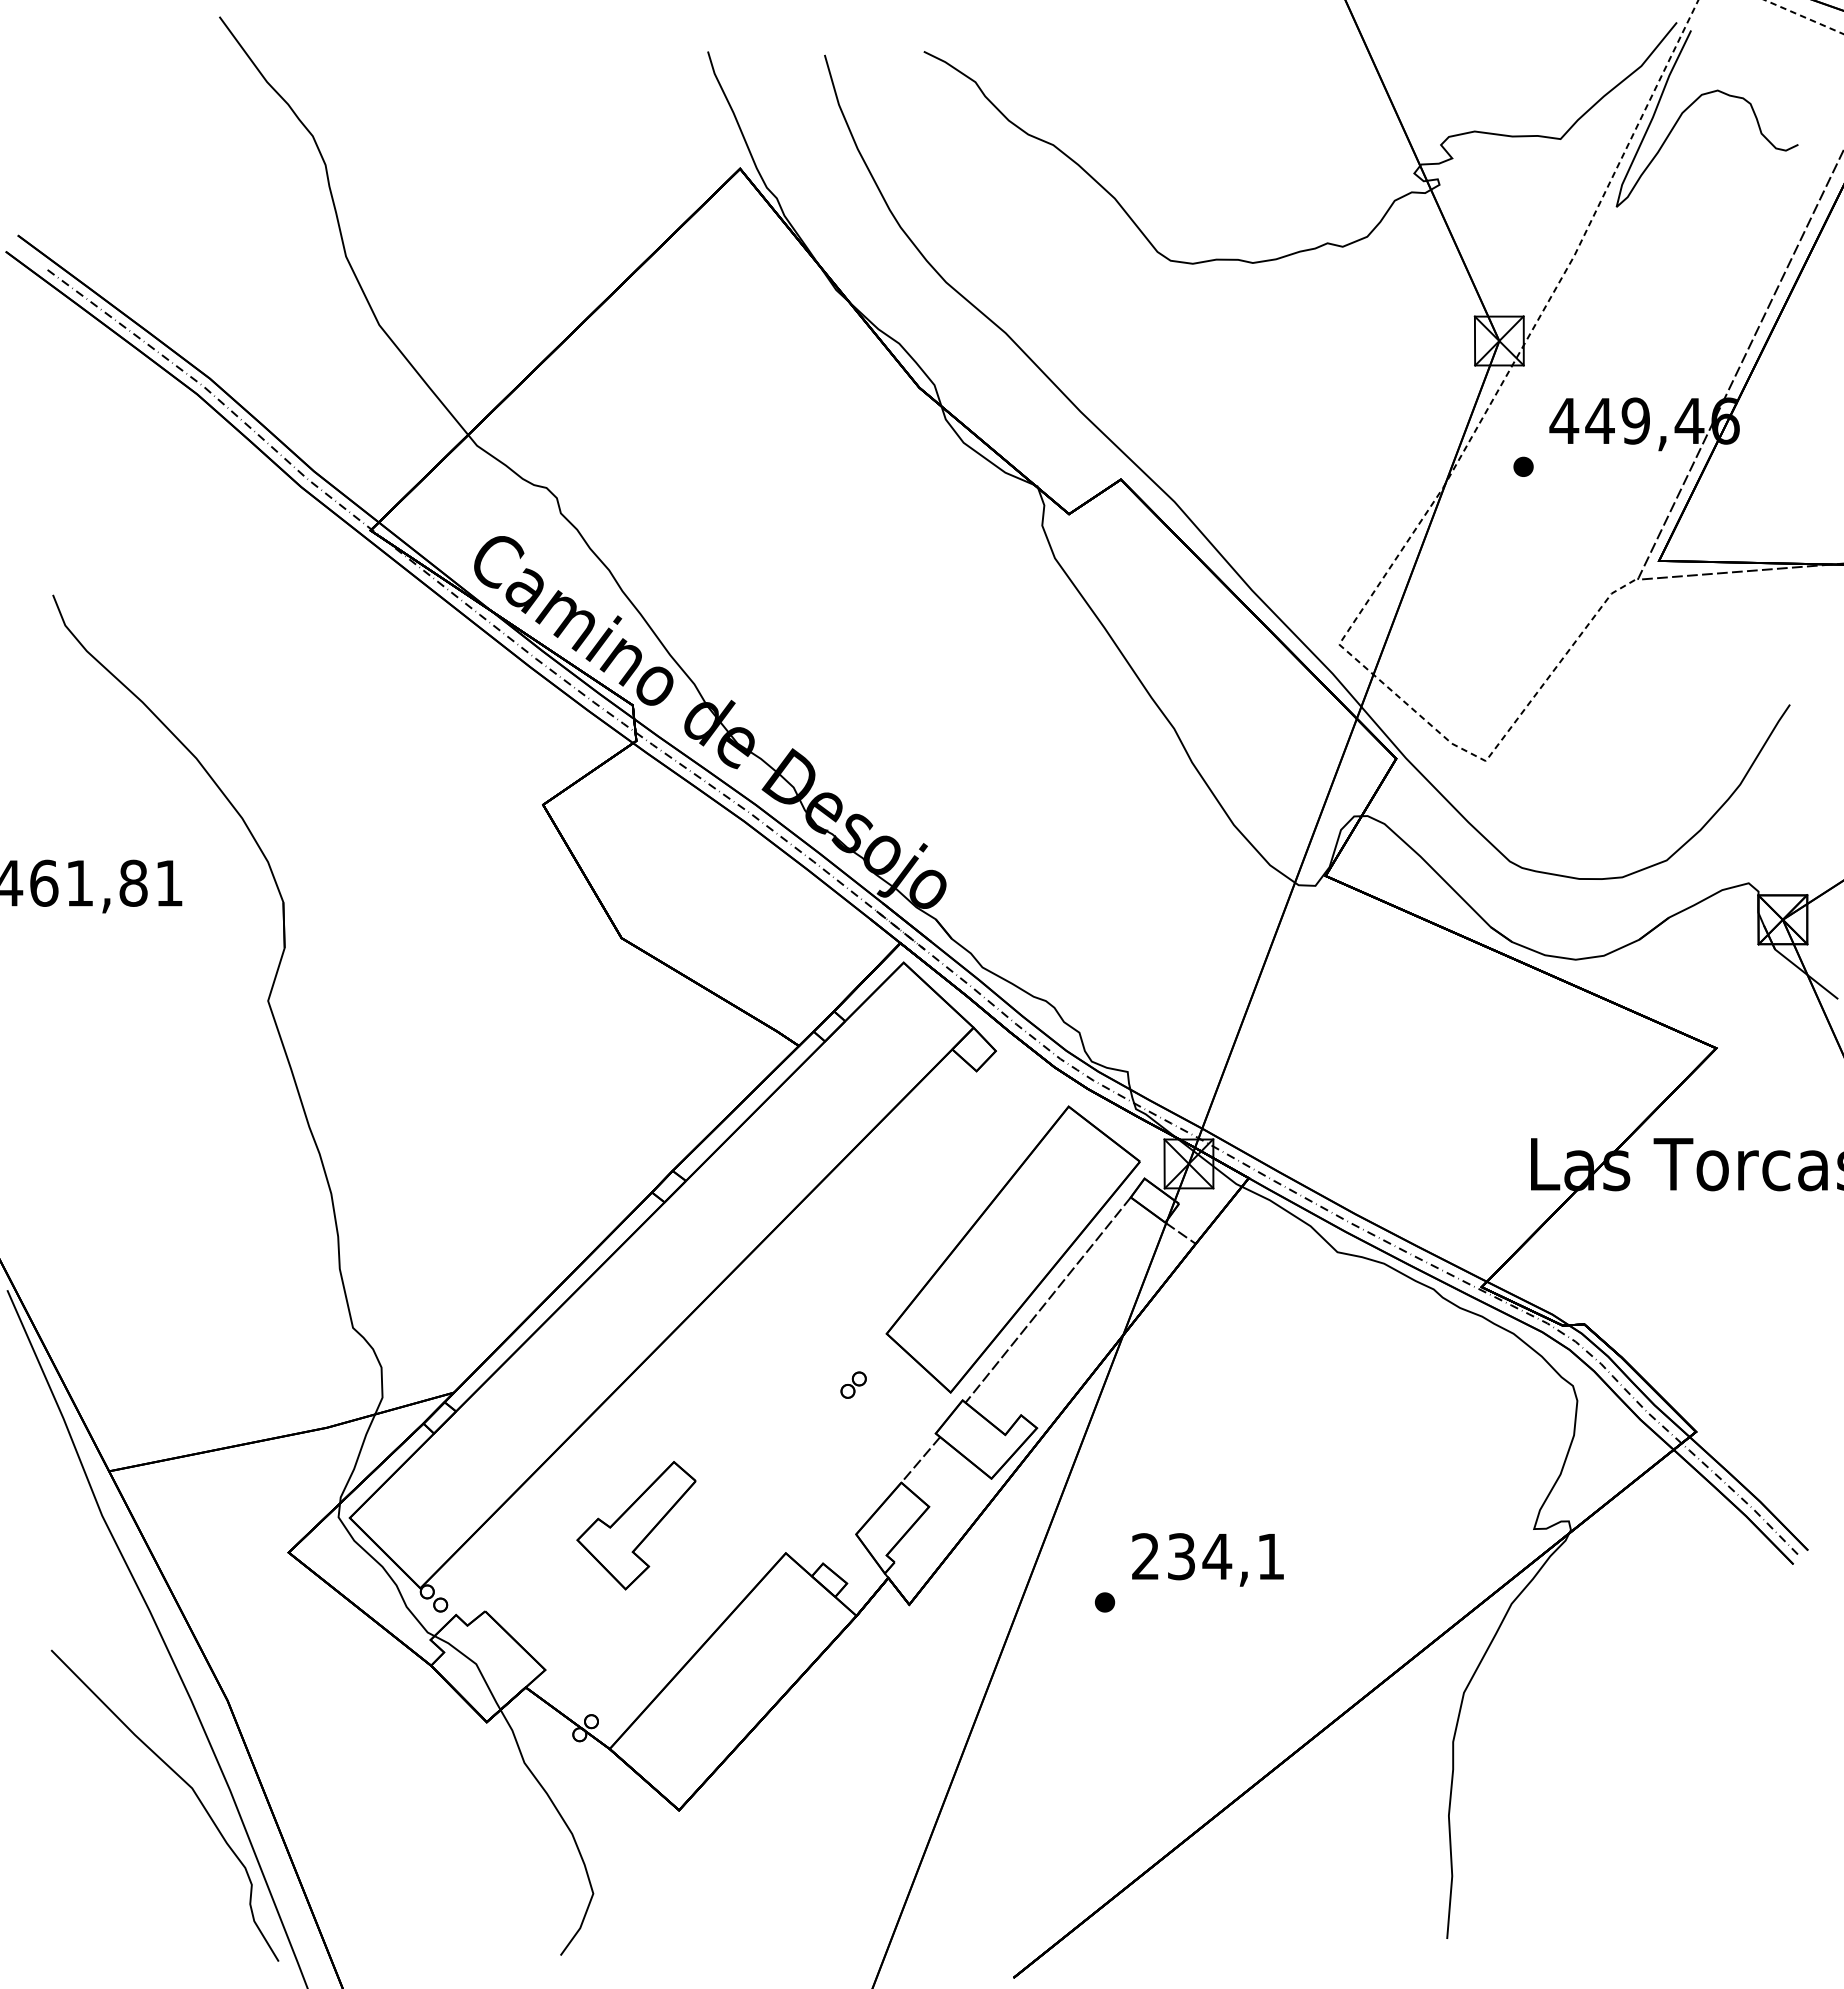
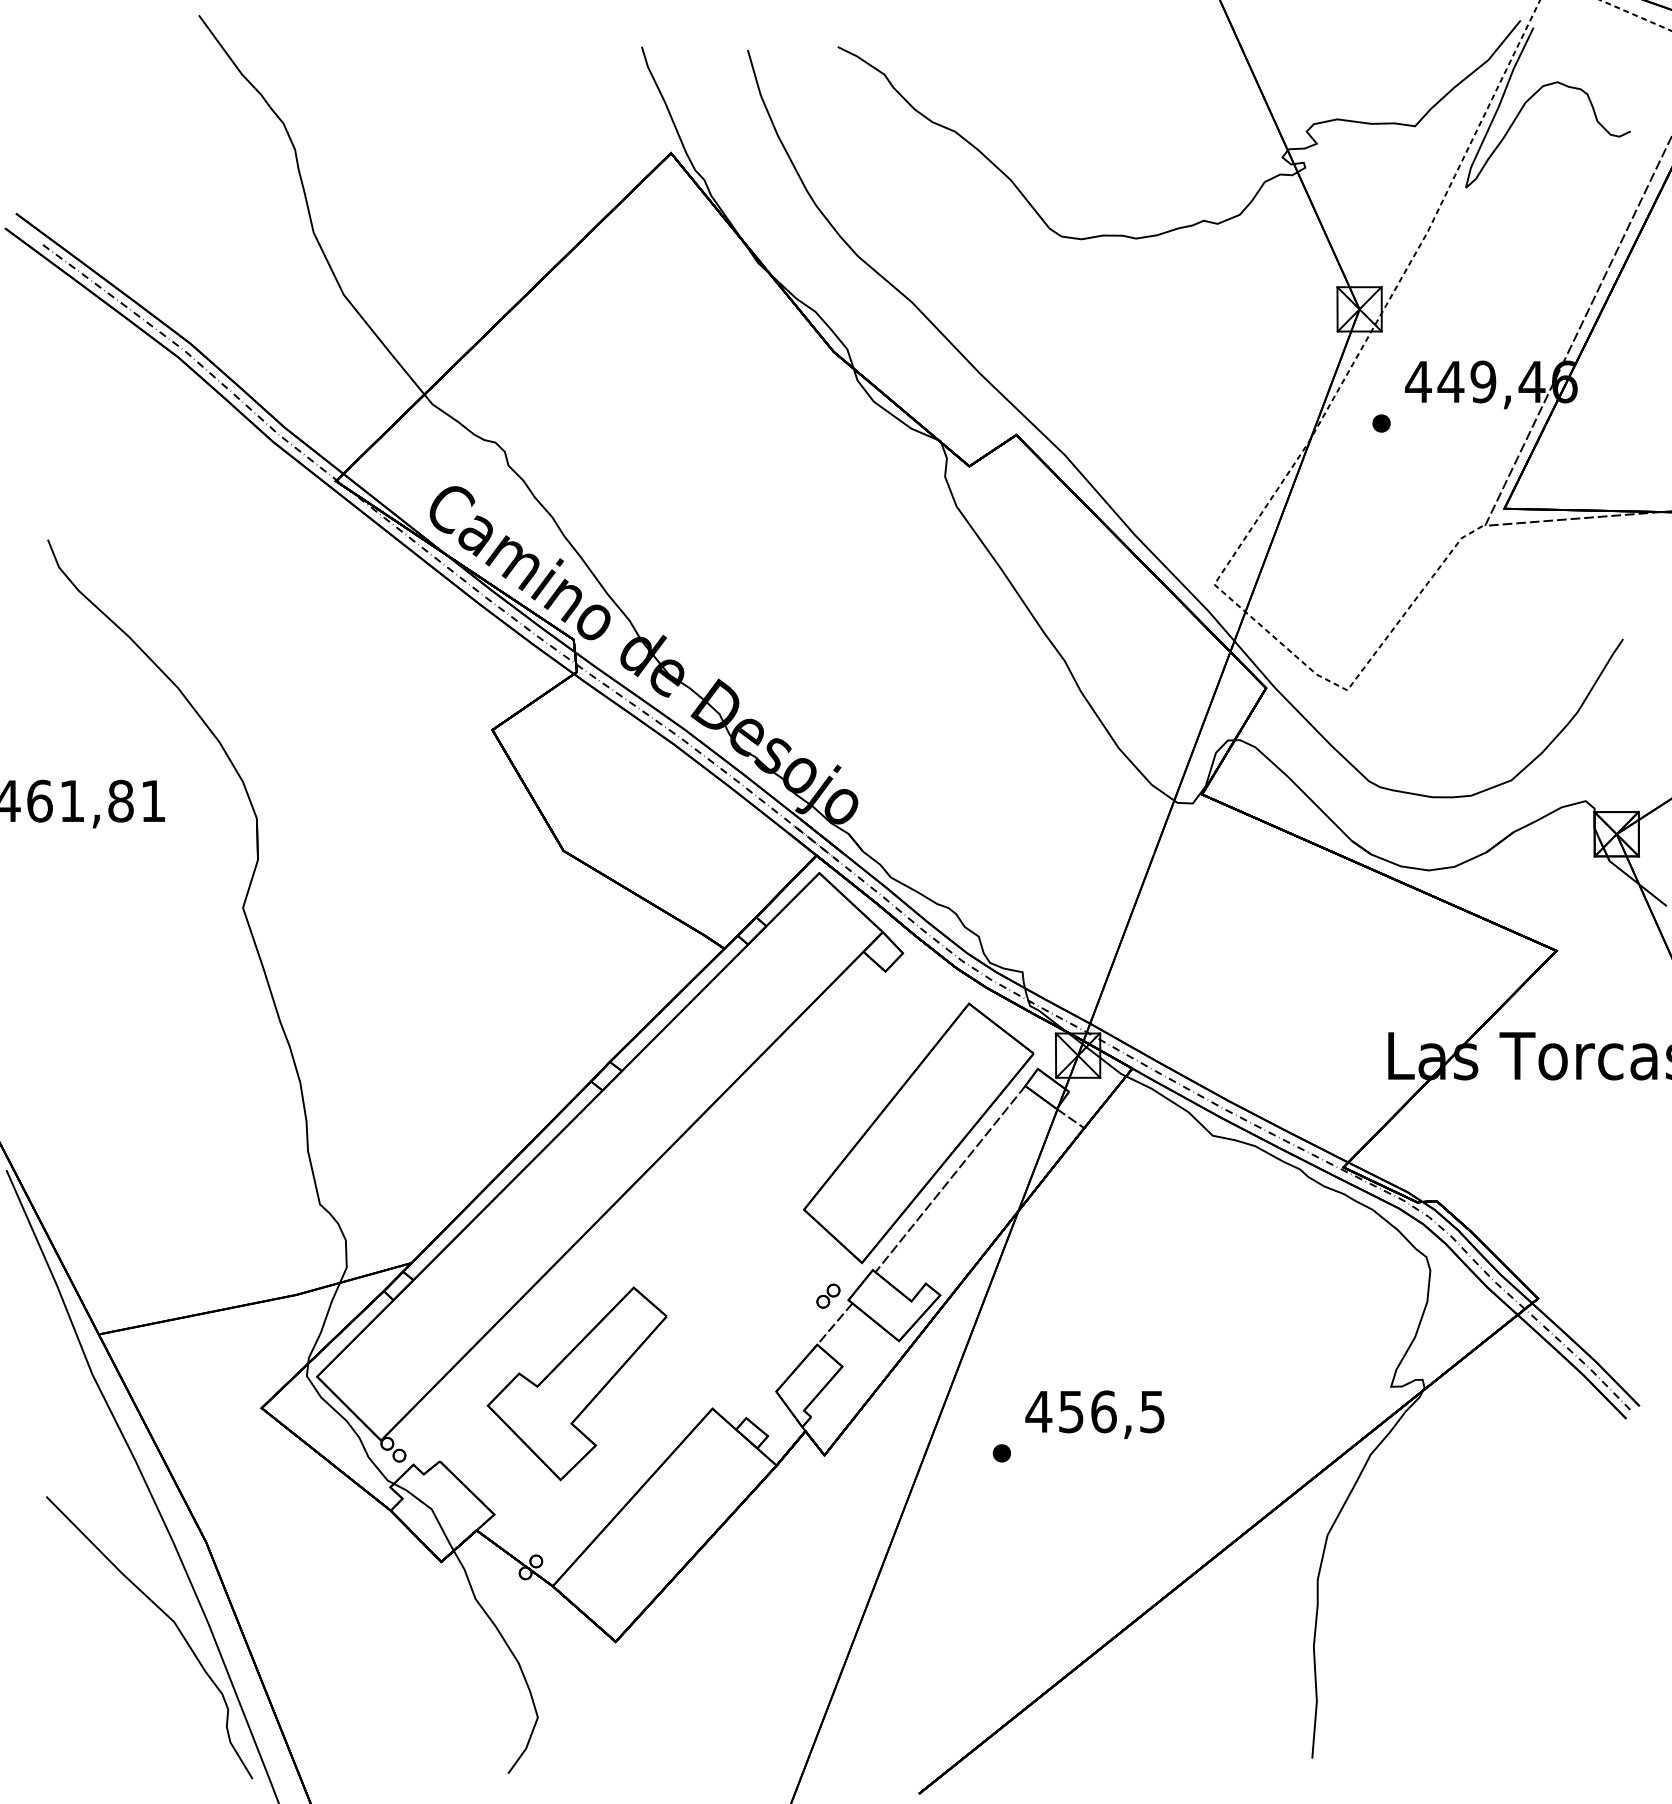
part: (853, 1384) -> (828, 1295), moved
part: (636, 1525) -> (577, 1383), size x1.67
text: (1207, 1556) -> (1094, 1411), 234,1 -> 456,5

